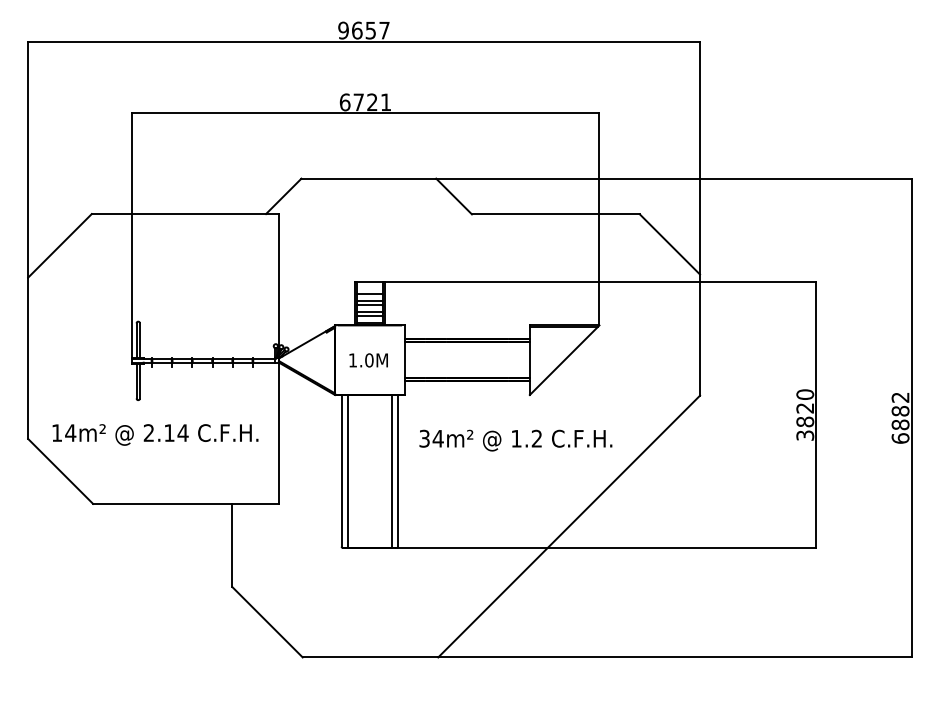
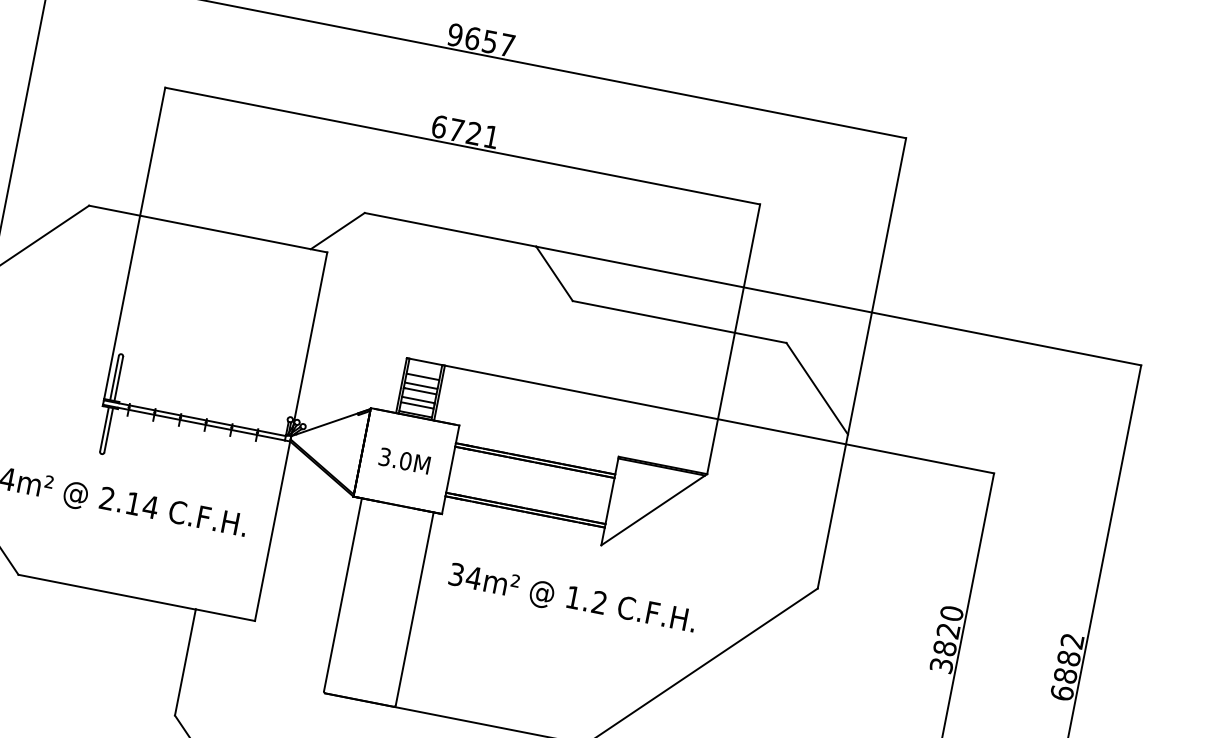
text: (352, 360) -> (384, 457), 1.0M -> 3.0M
line: (347, 471) -> (350, 597), removed
line: (392, 471) -> (407, 608), removed

